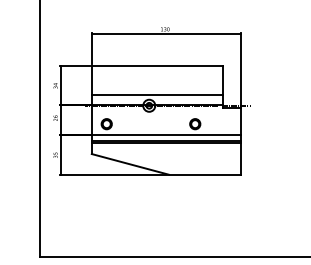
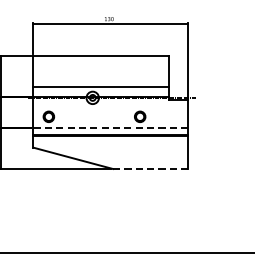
line: (166, 134) -> (110, 127), solid -> dashed
line: (205, 174) -> (150, 168), solid -> dashed

